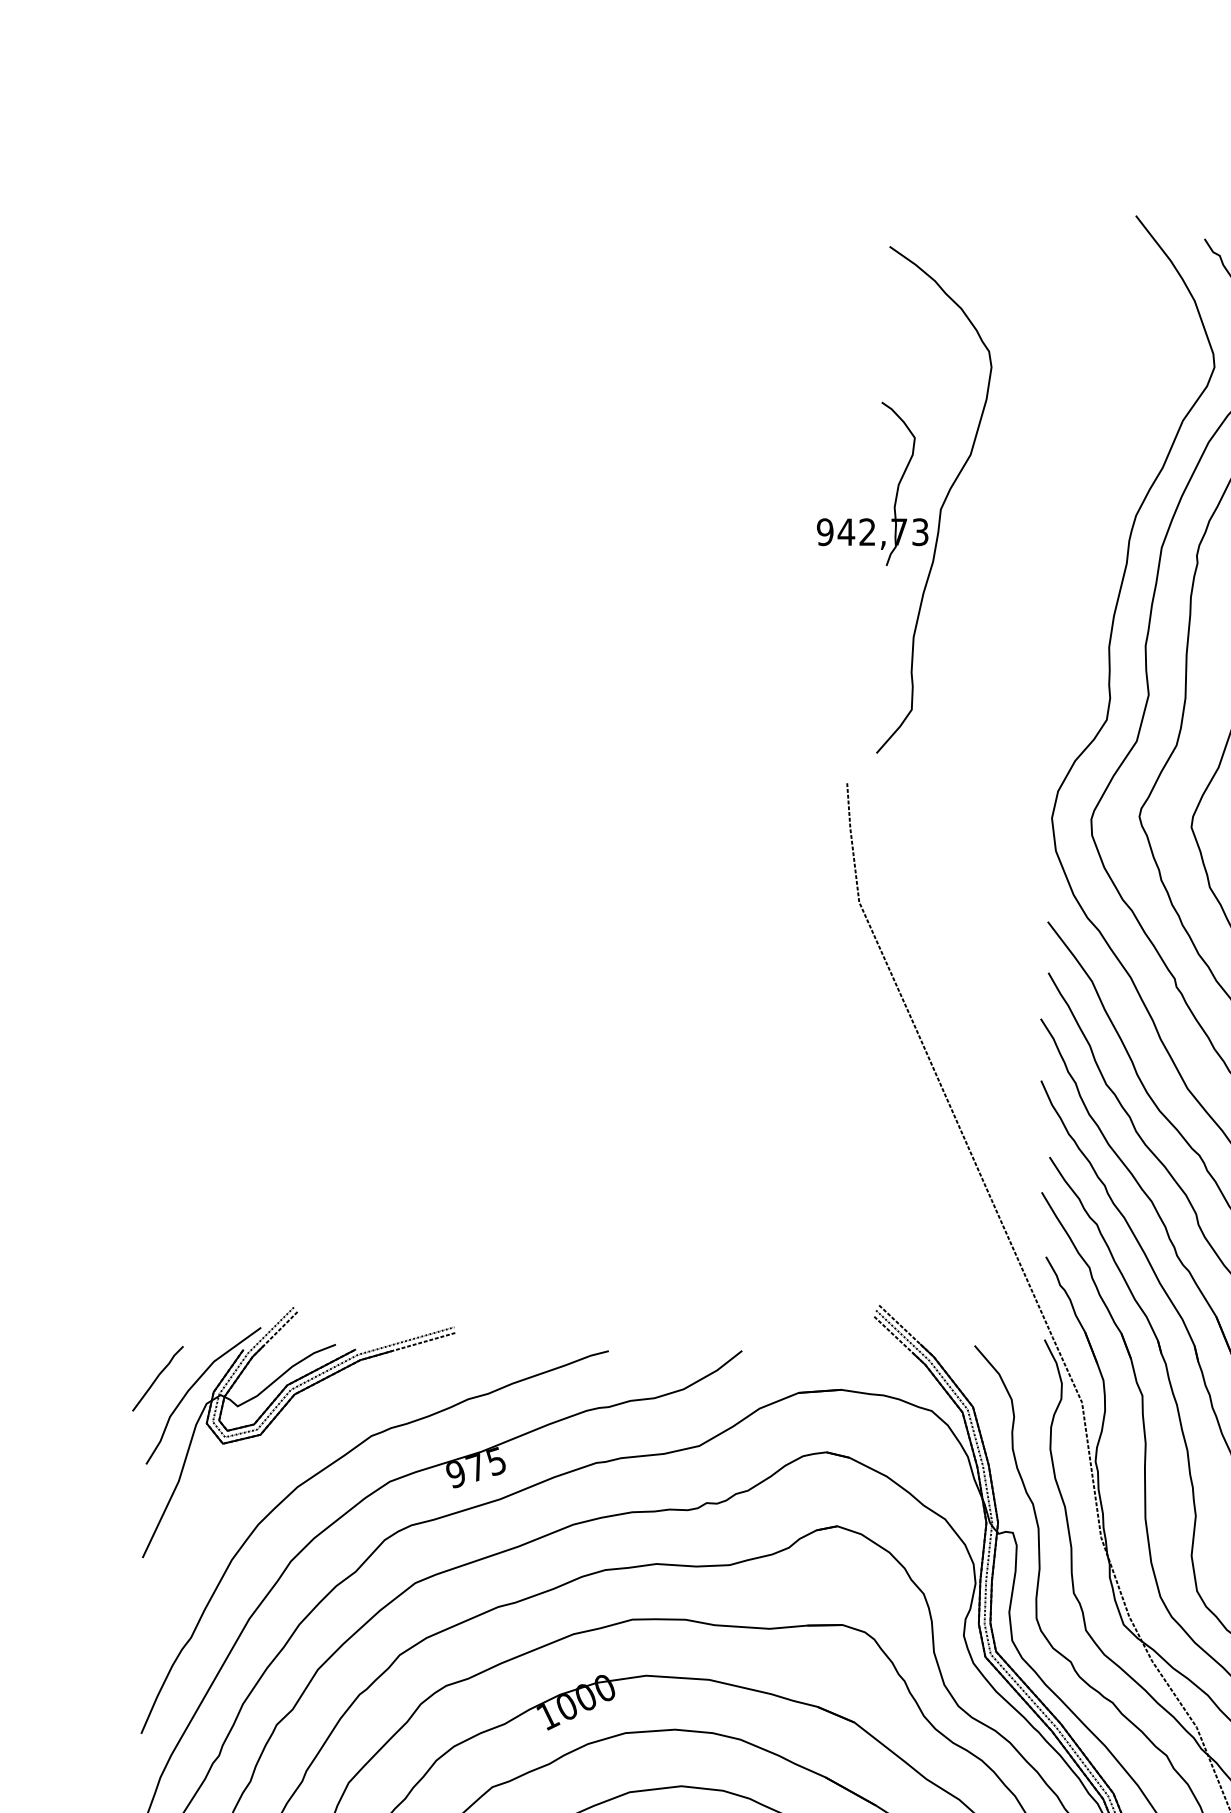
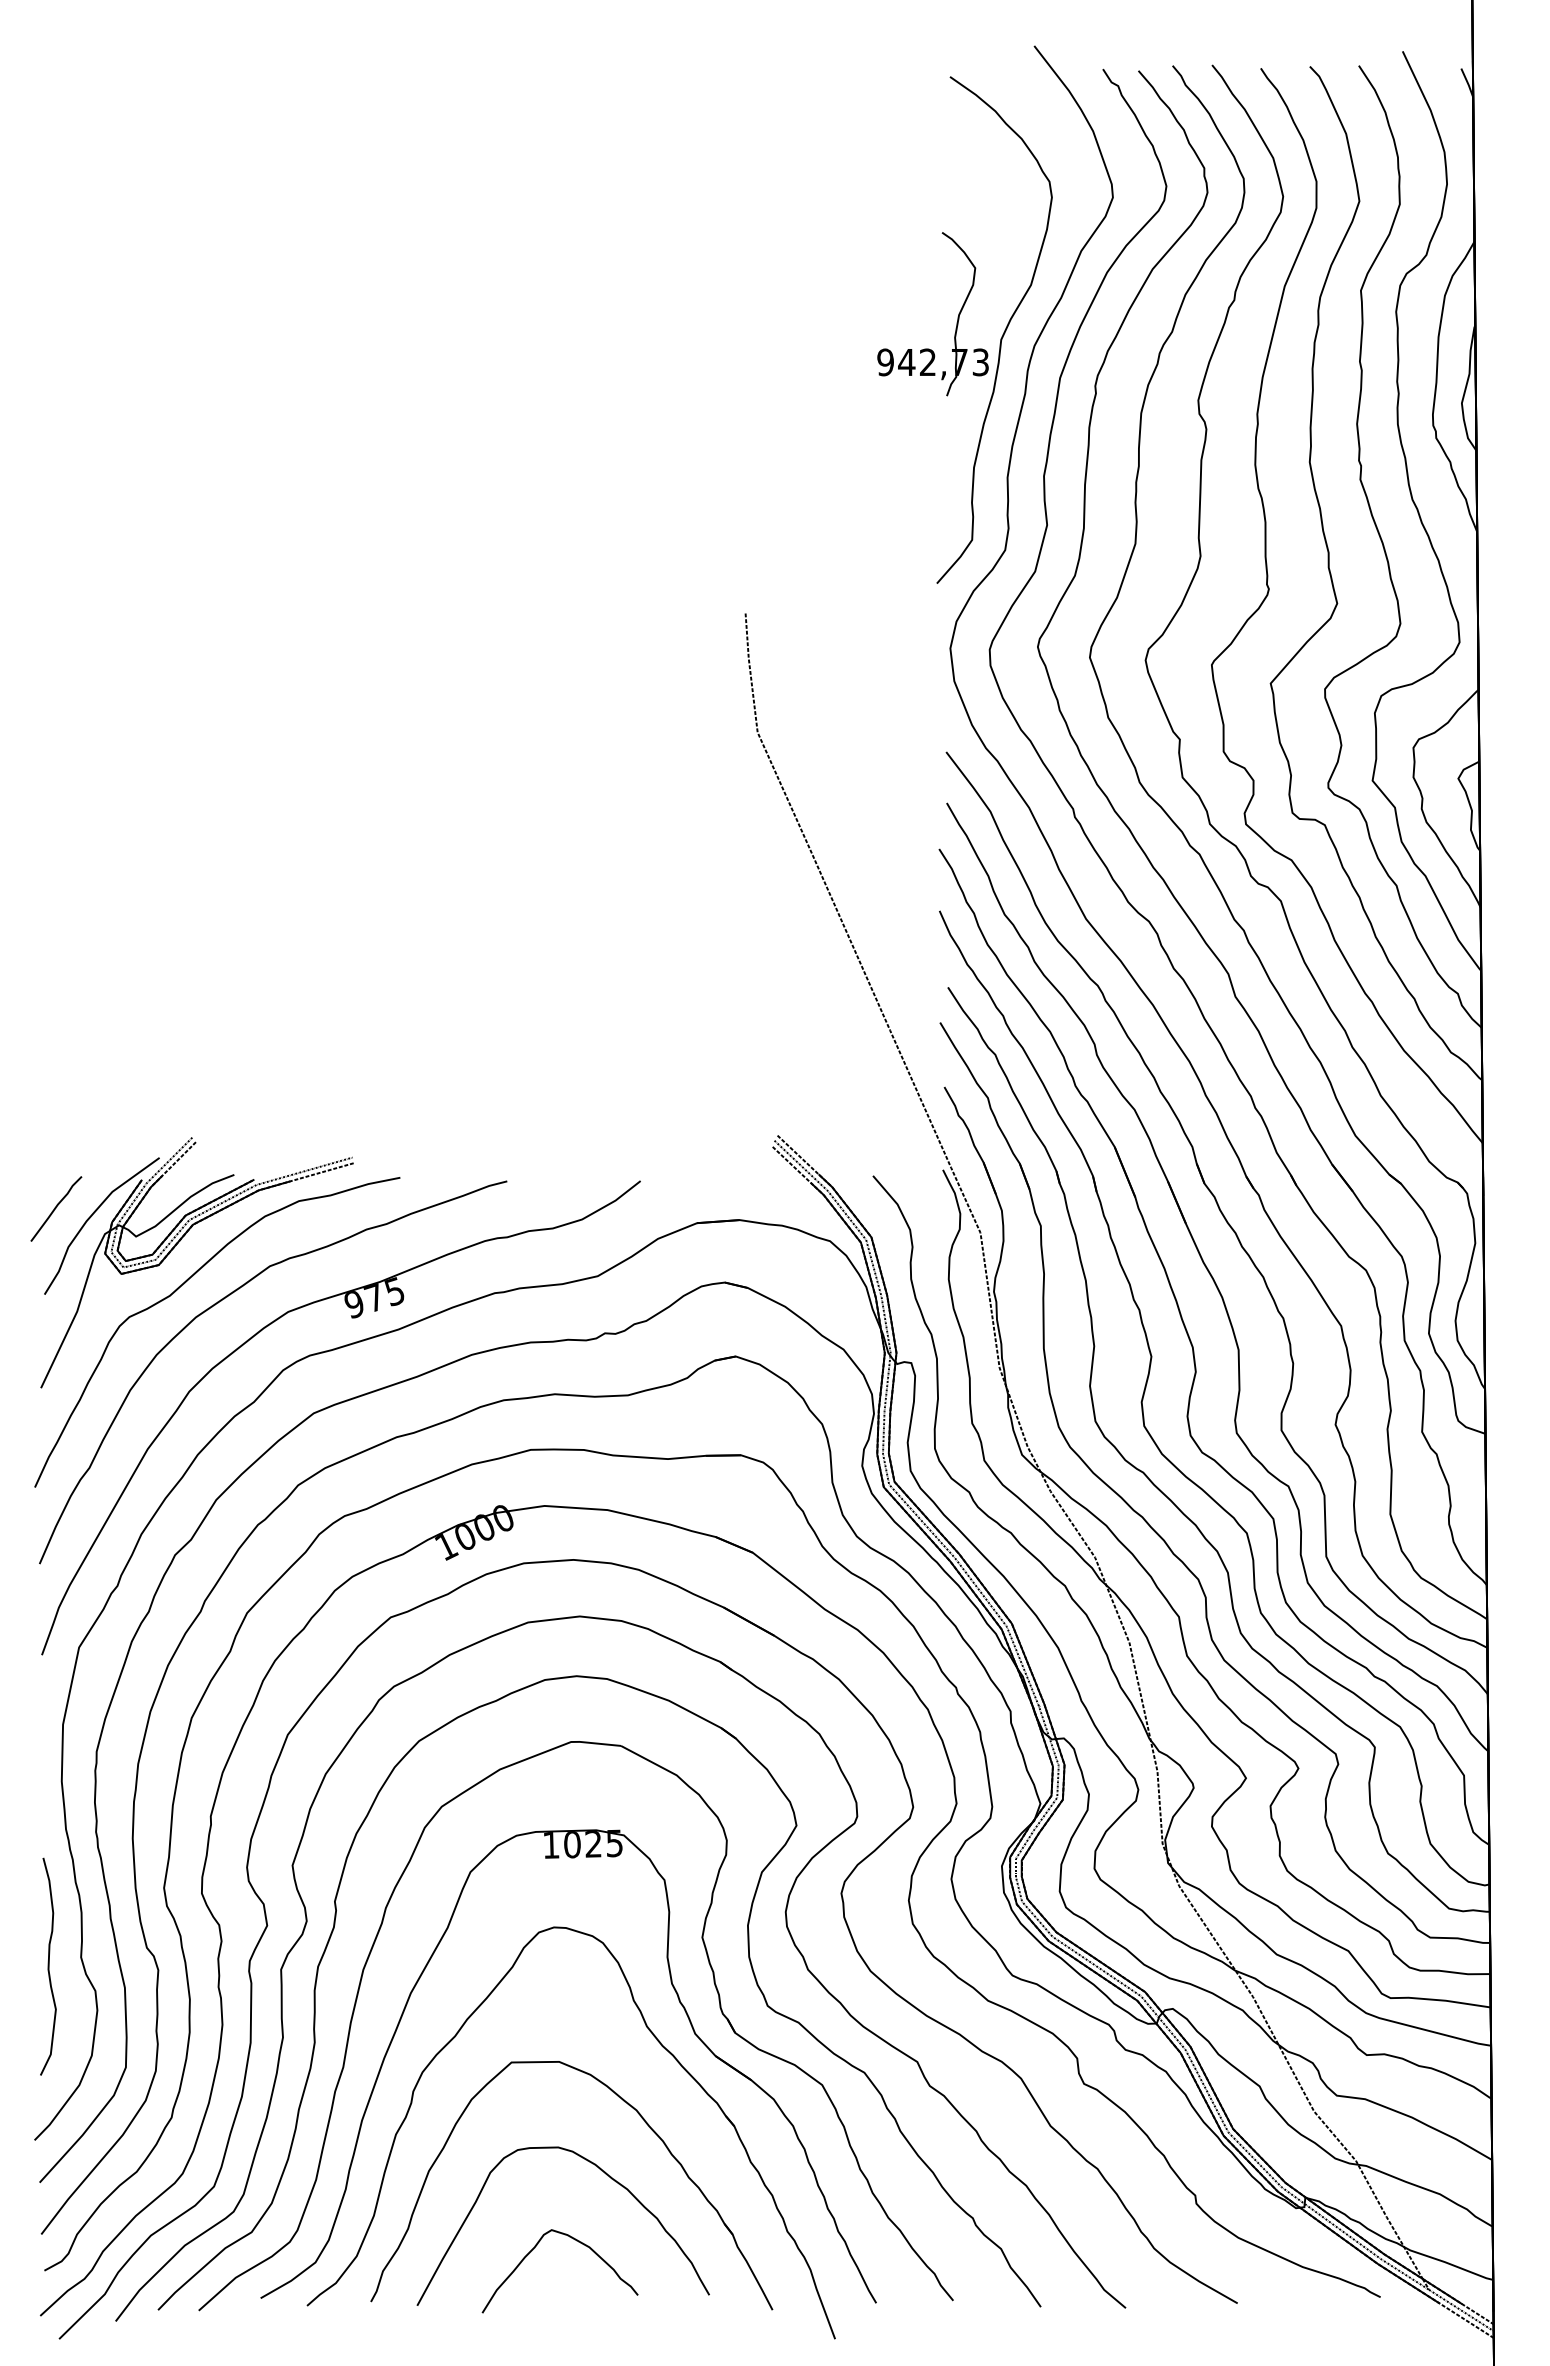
part: (897, 499) -> (957, 329), moved
part: (278, 1461) -> (176, 1291), added

